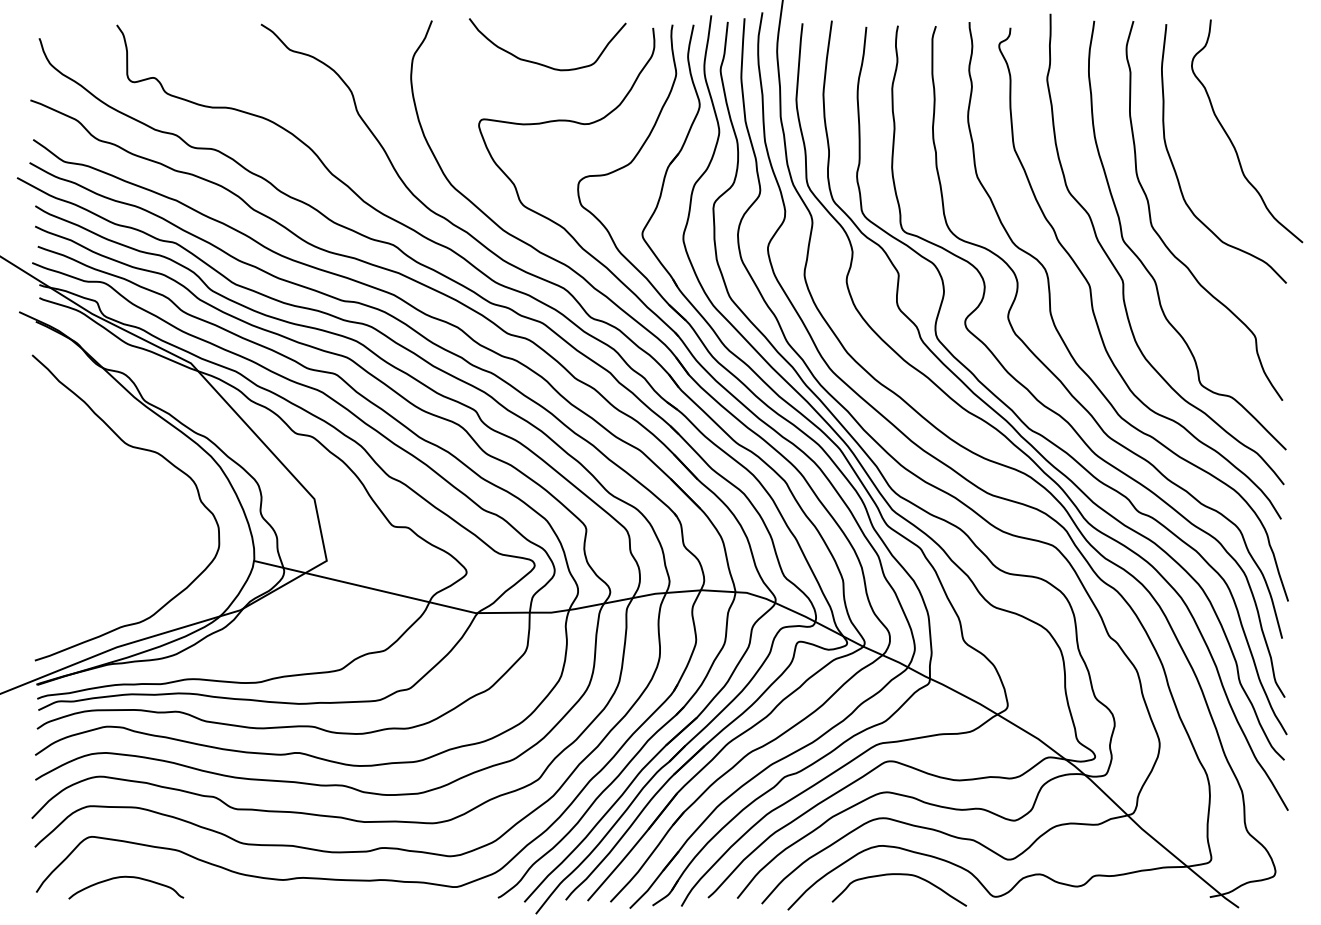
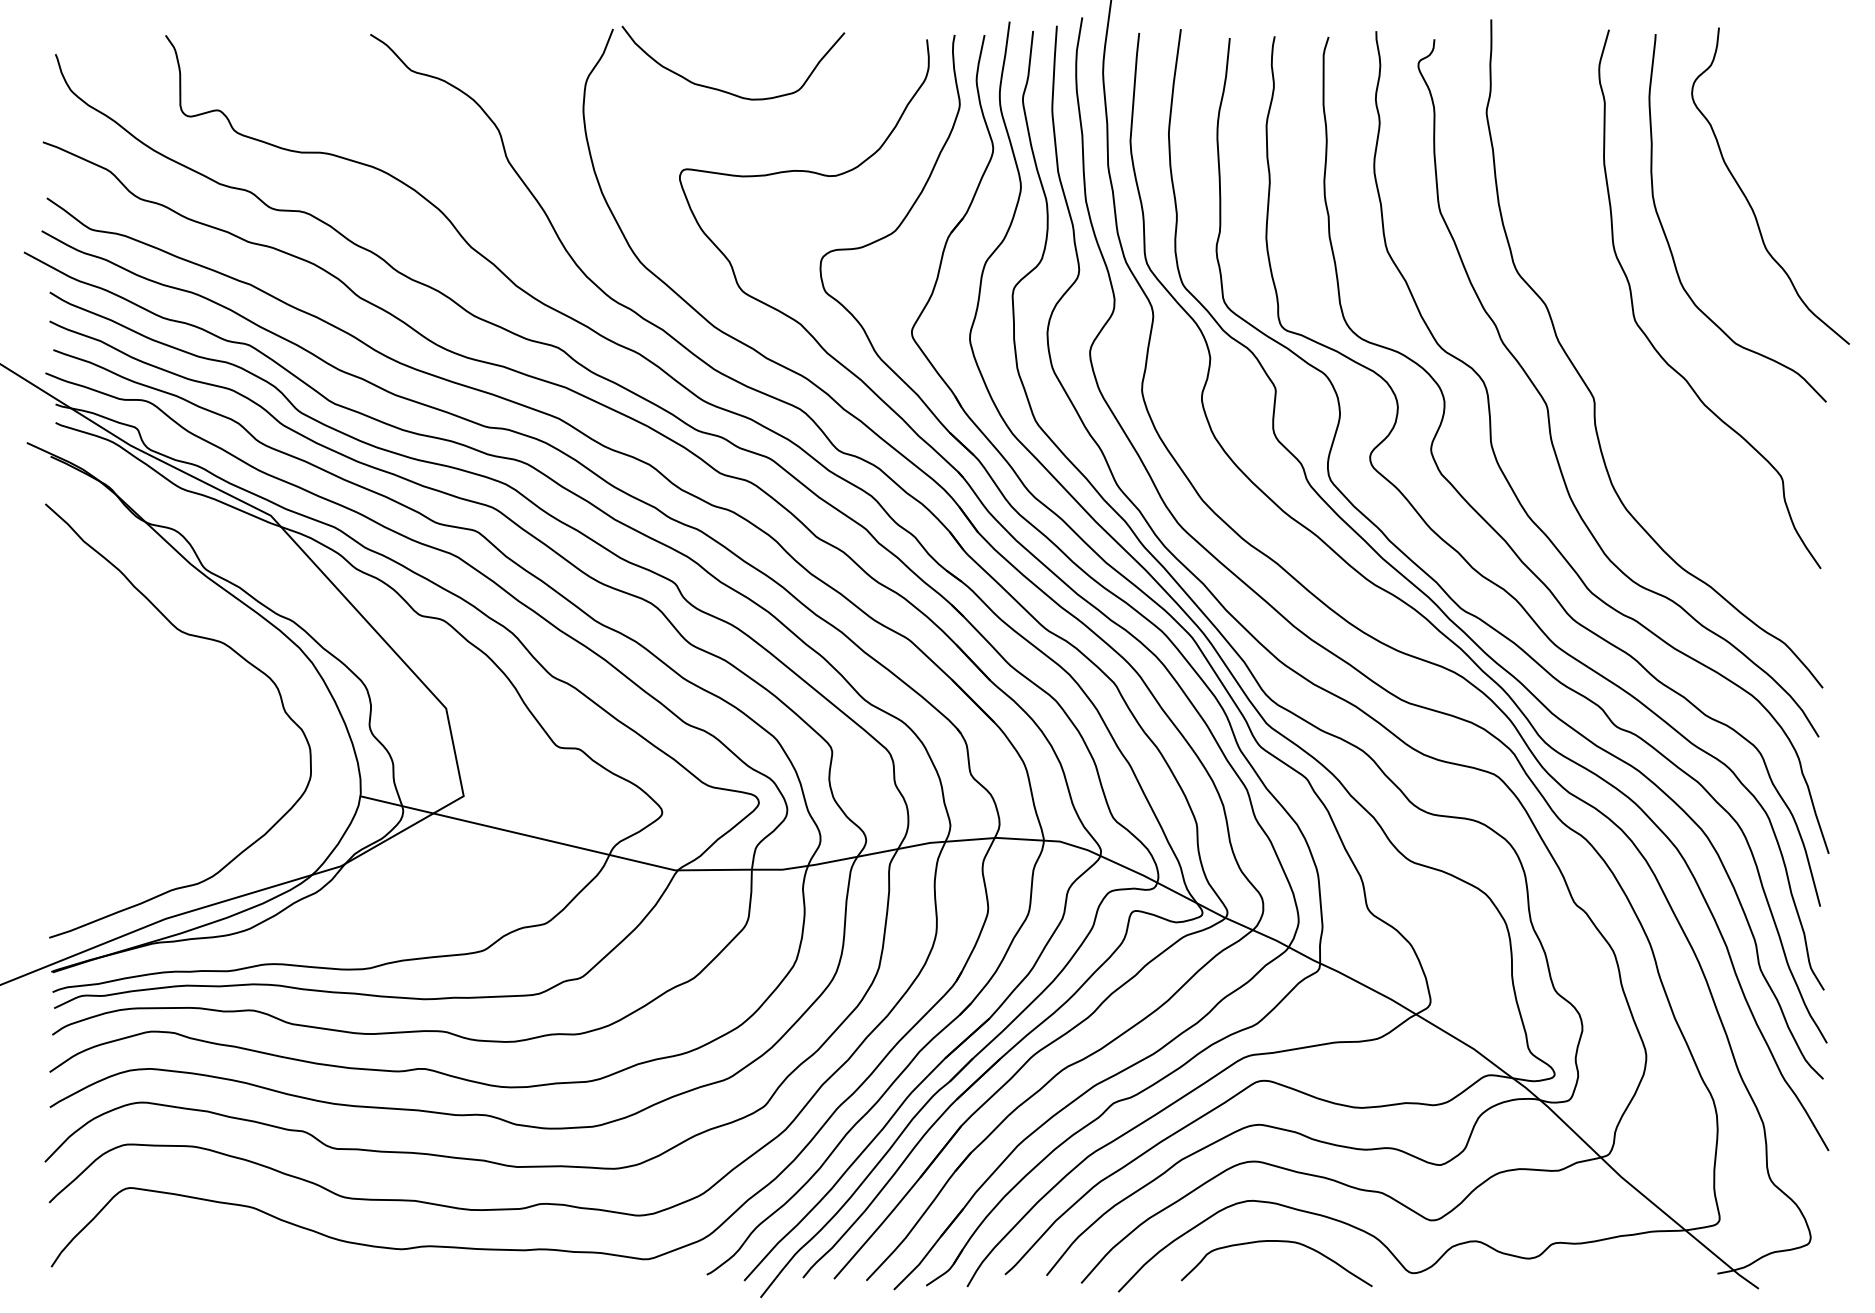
curve: (541, 63) -> (724, 90), moved
curve: (1145, 266) -> (1626, 378), removed
curve: (126, 877) -> (179, 1245), removed

